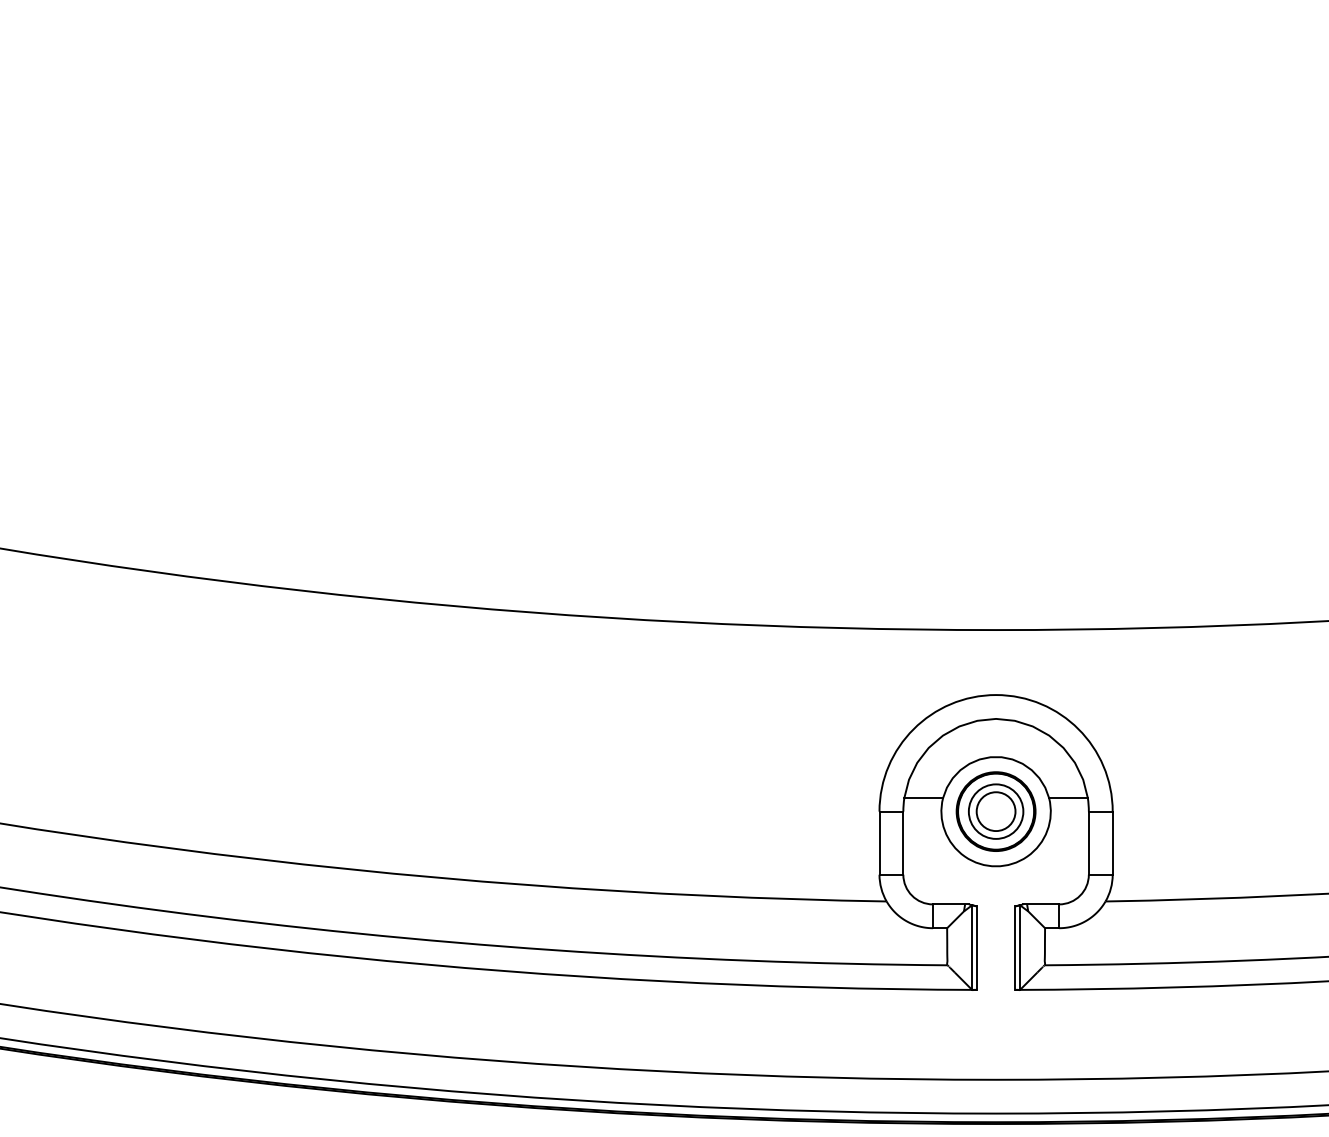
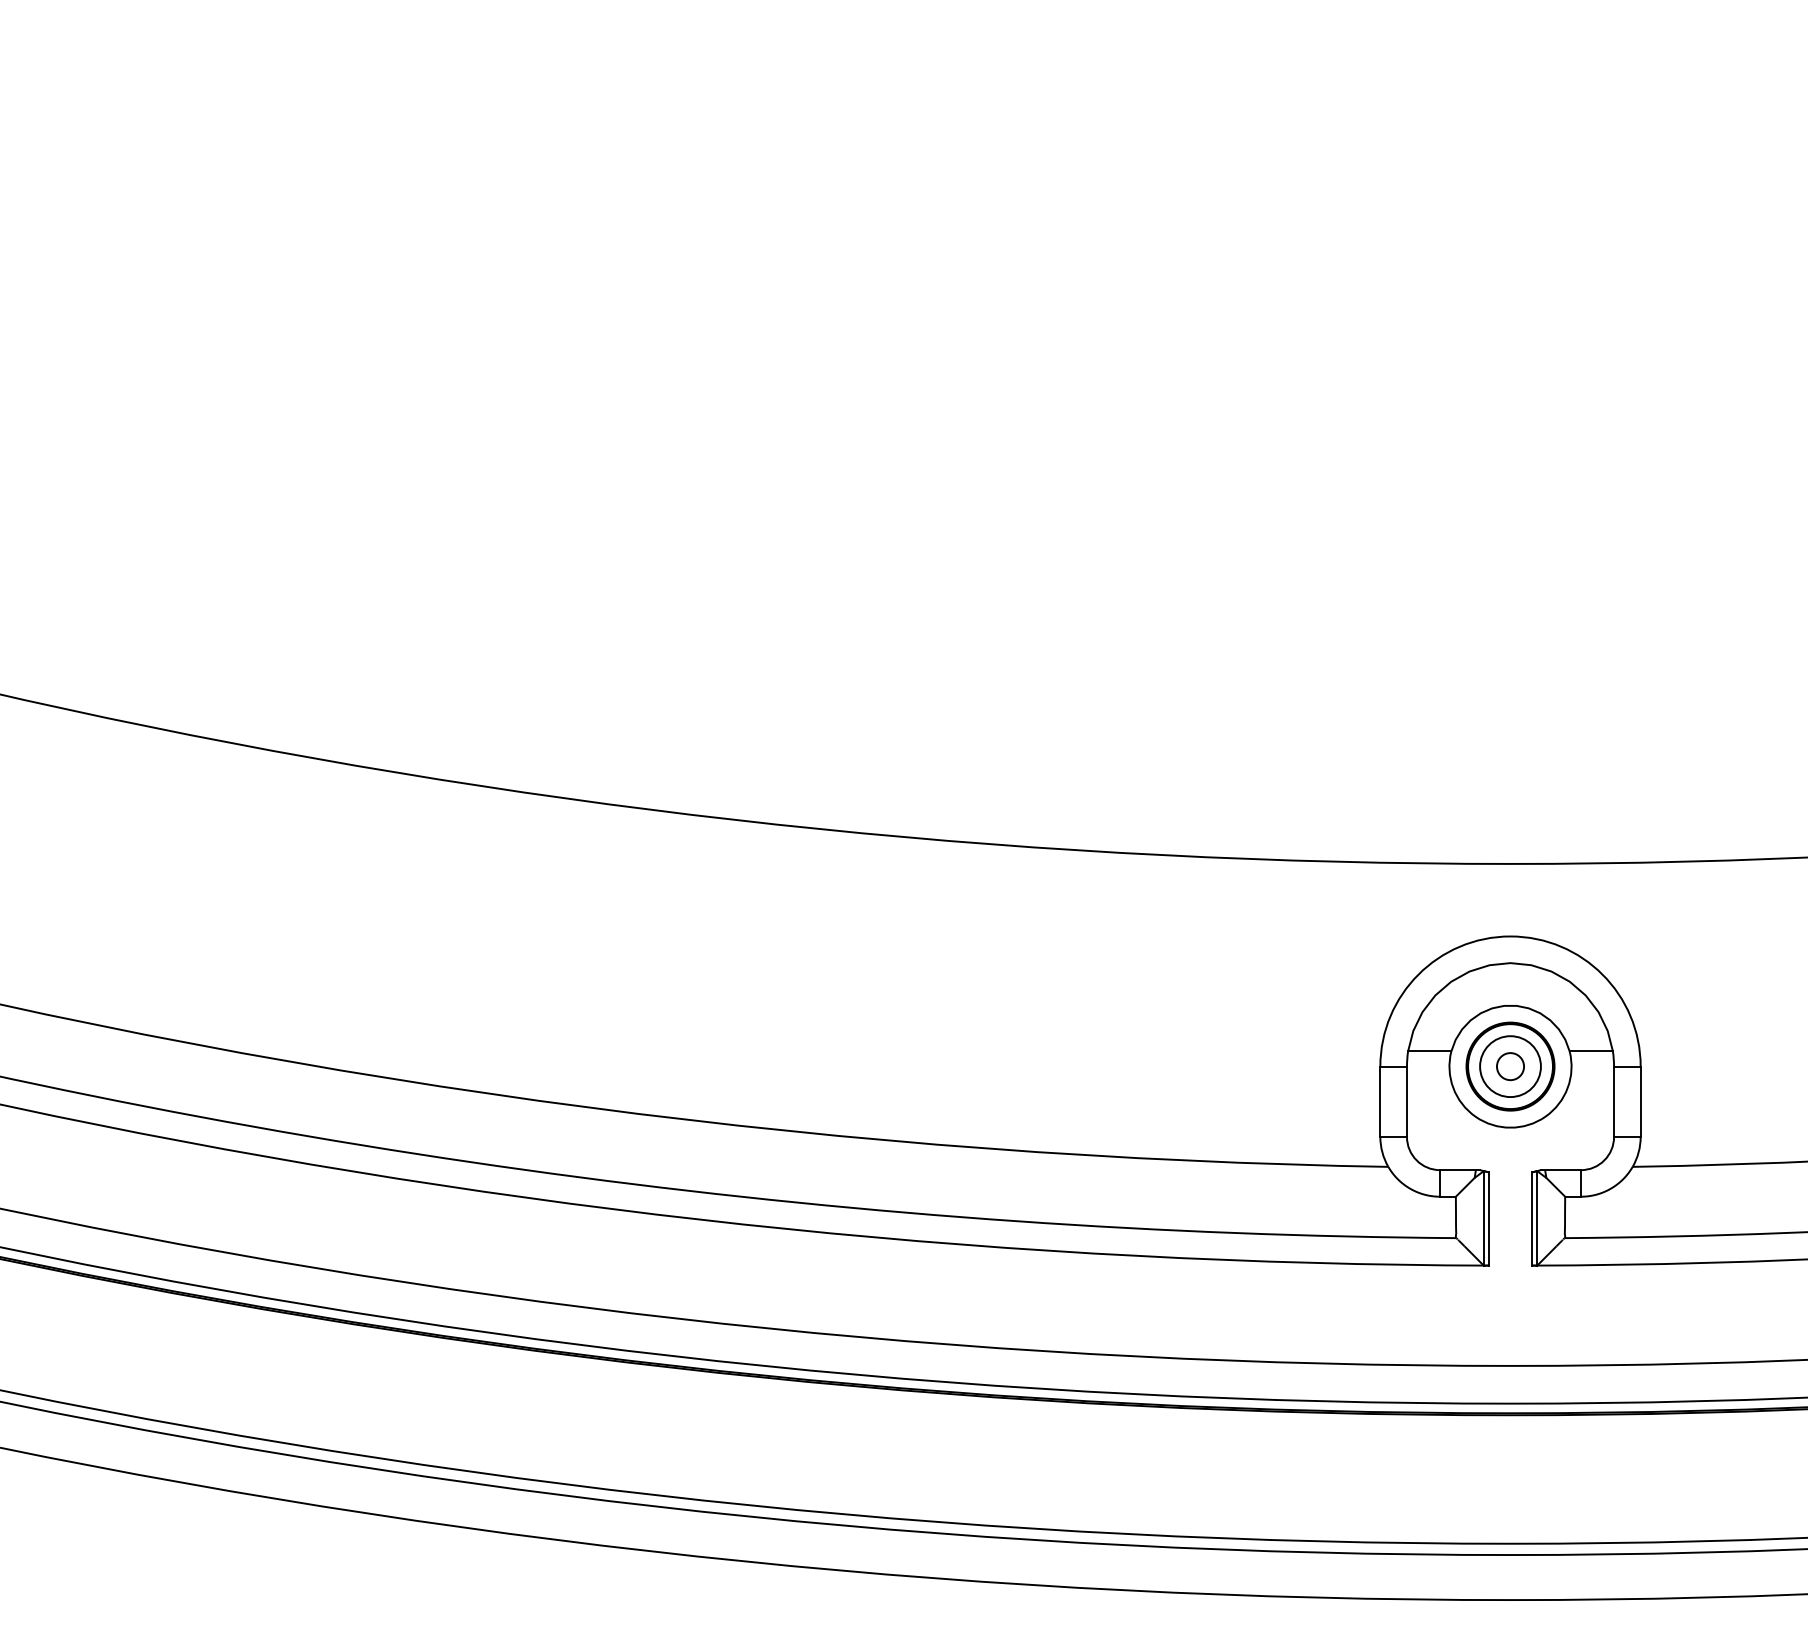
circle: (996, 811) -> (1510, 1066), size x0.62

